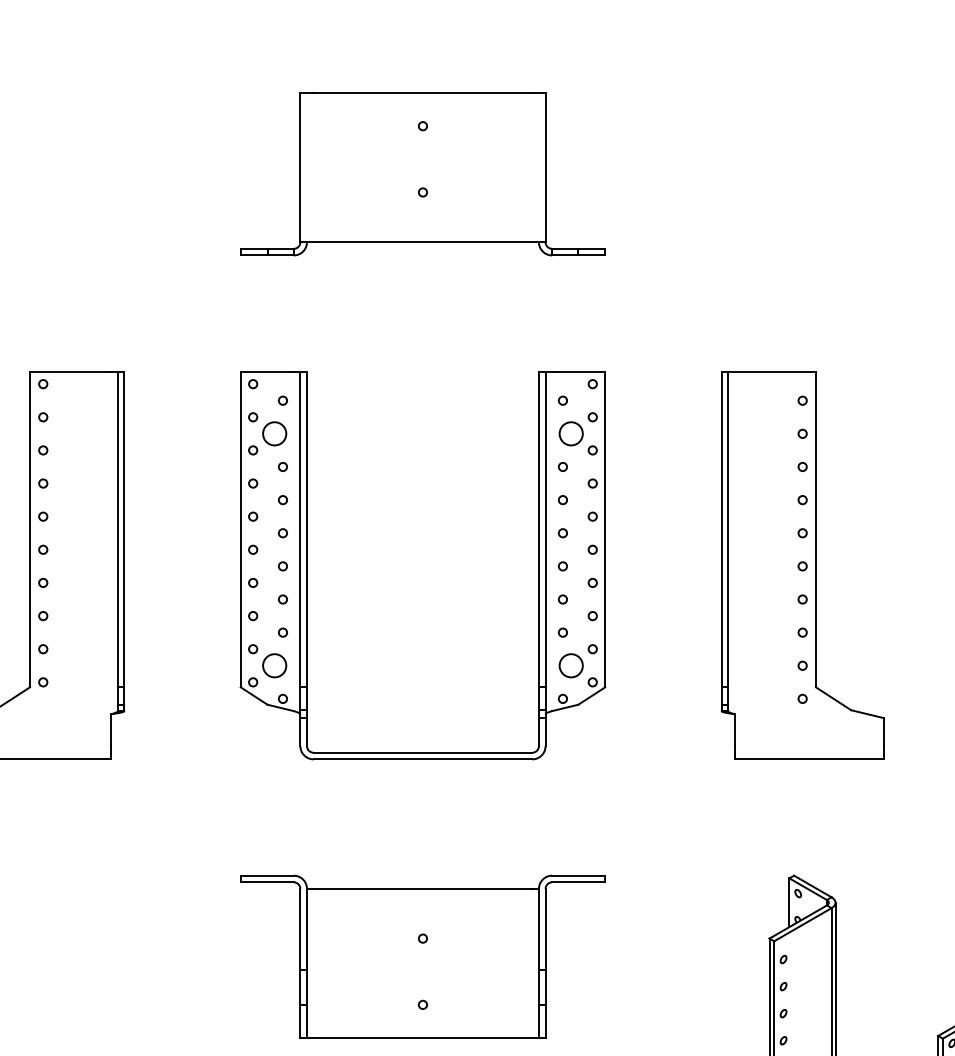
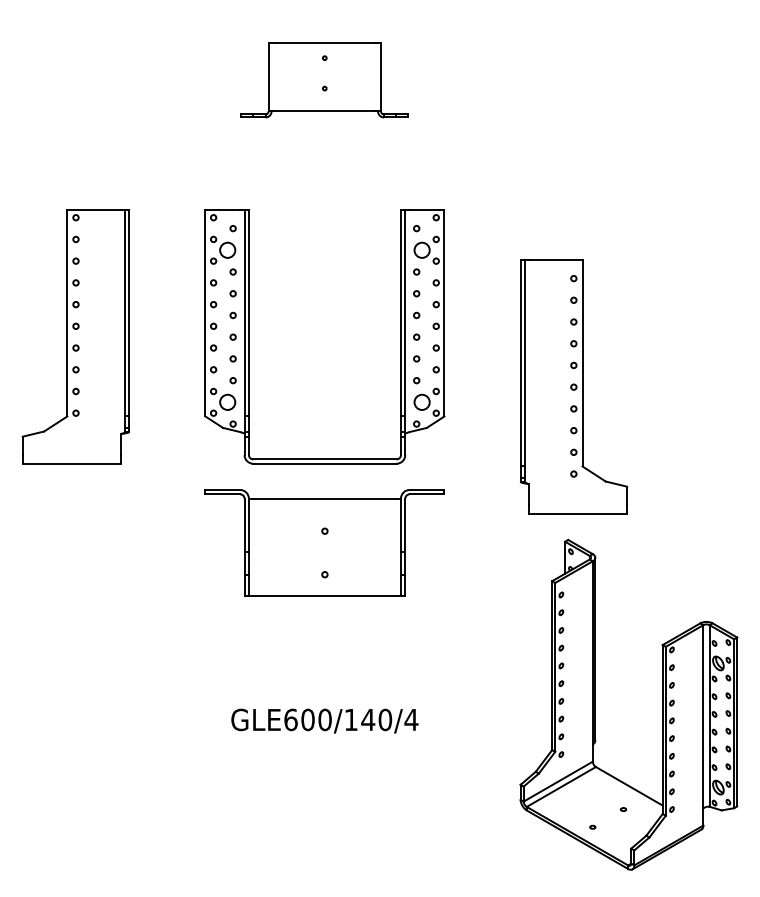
part: (422, 174) -> (324, 80), size x0.7
part: (802, 565) -> (573, 386), moved
part: (422, 955) -> (324, 542), moved

